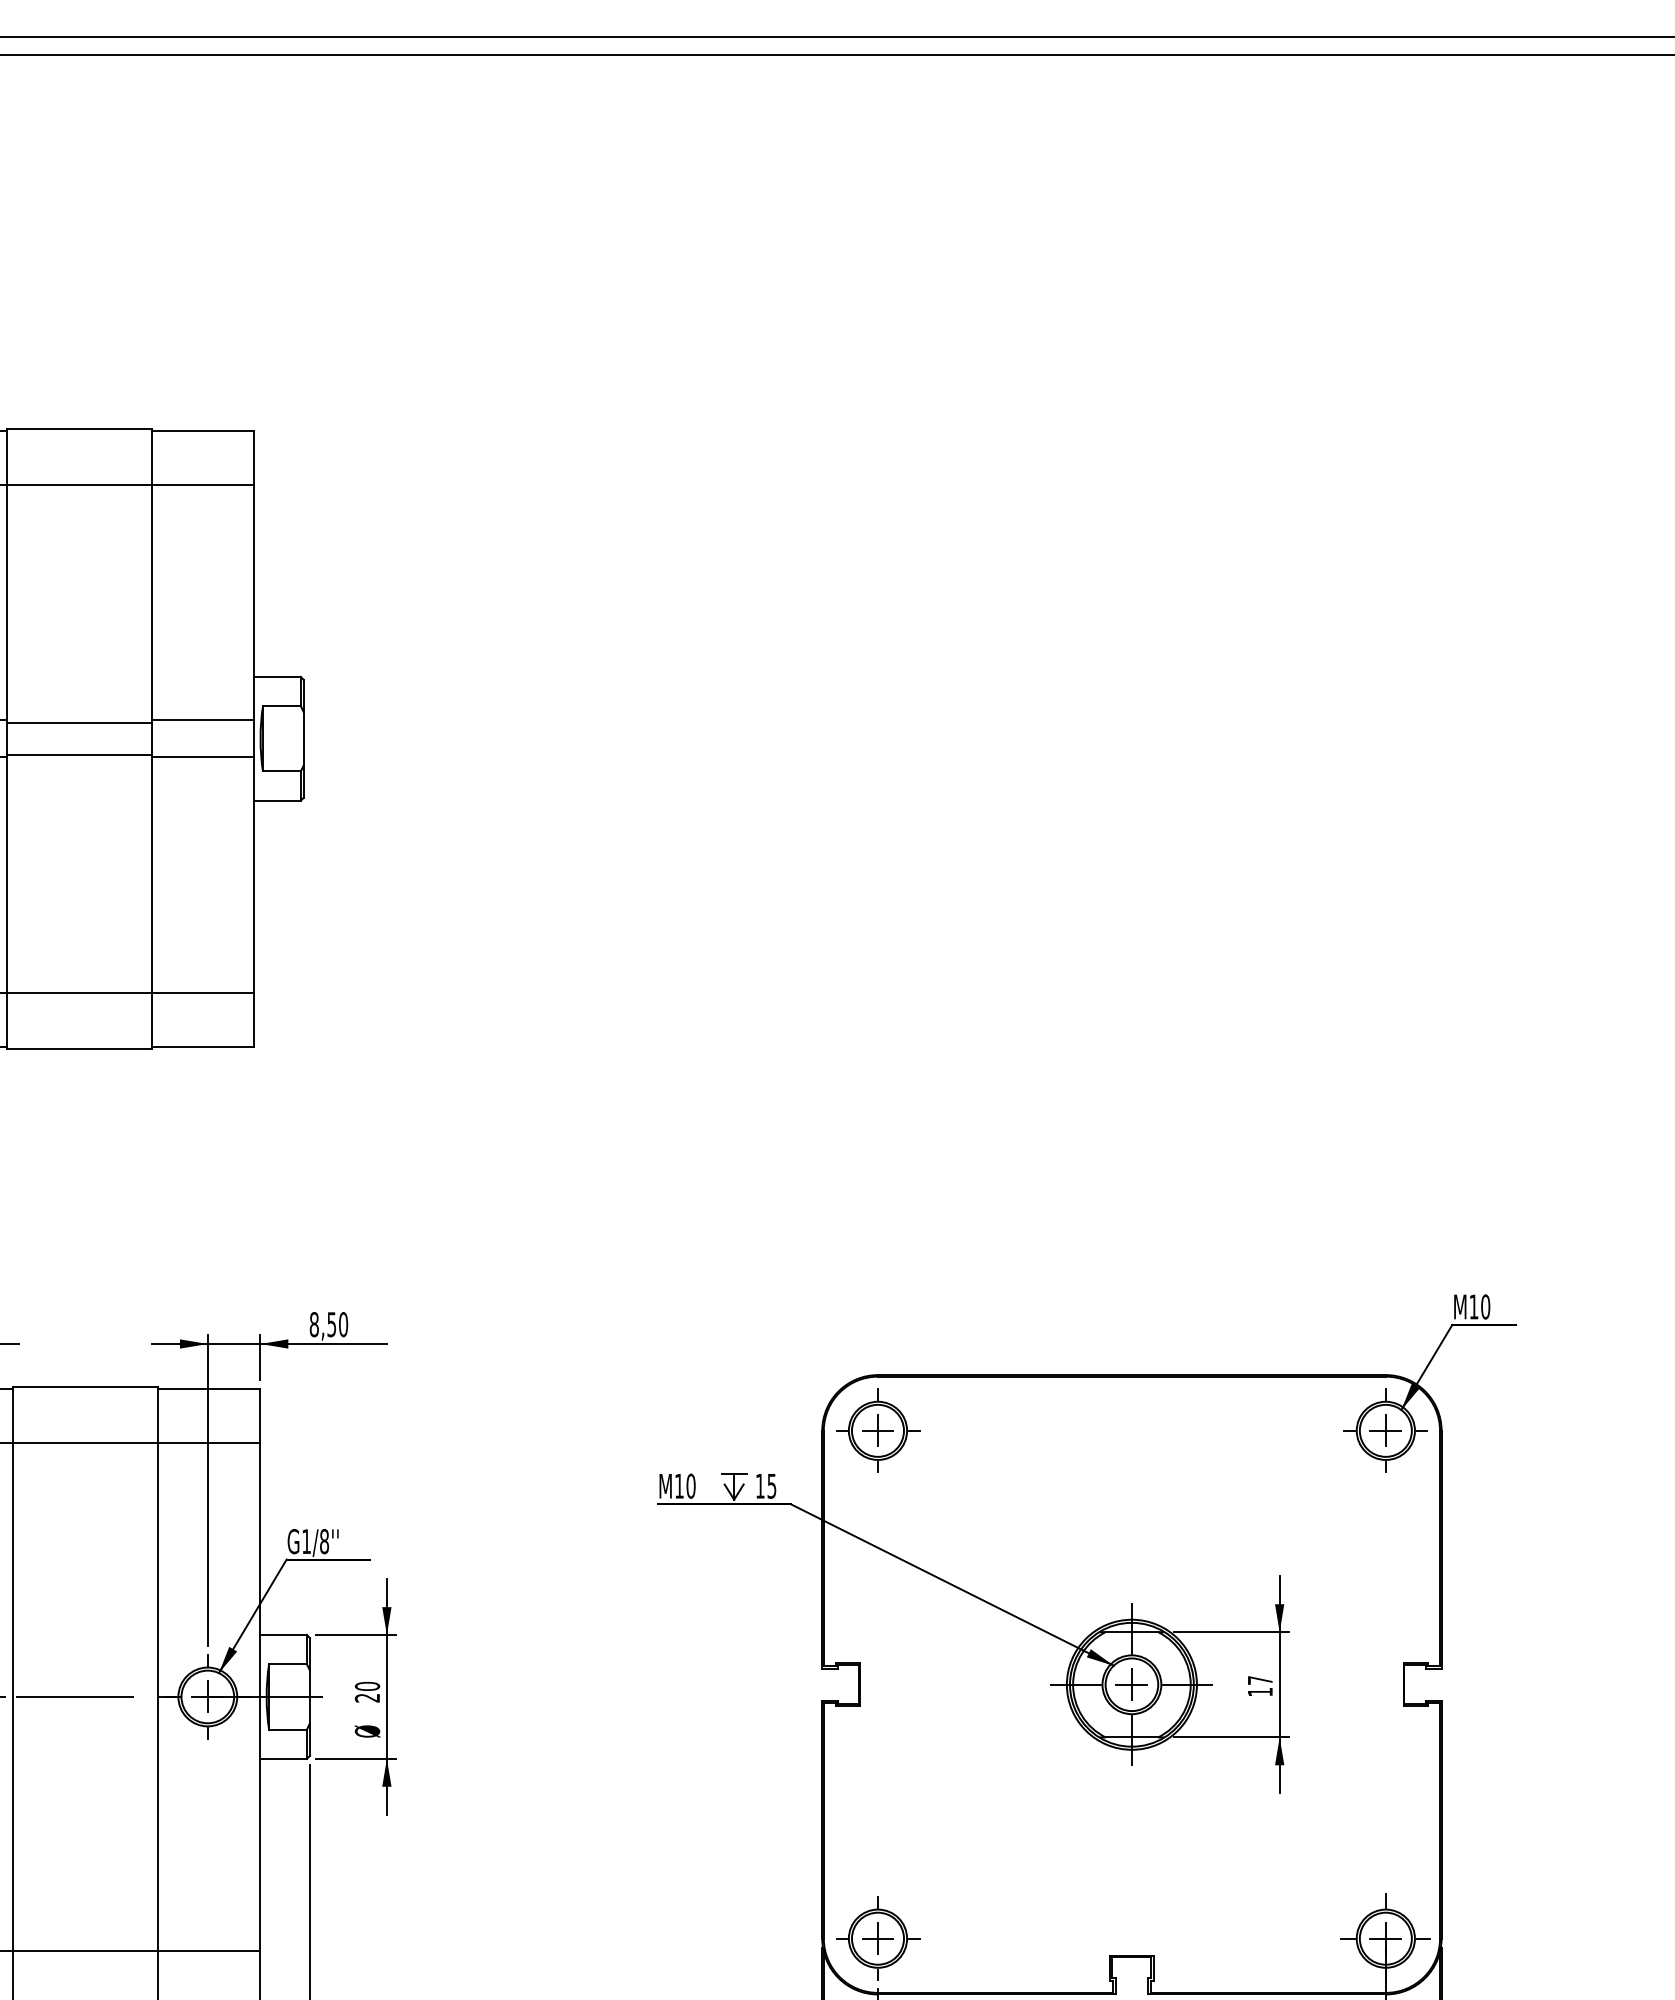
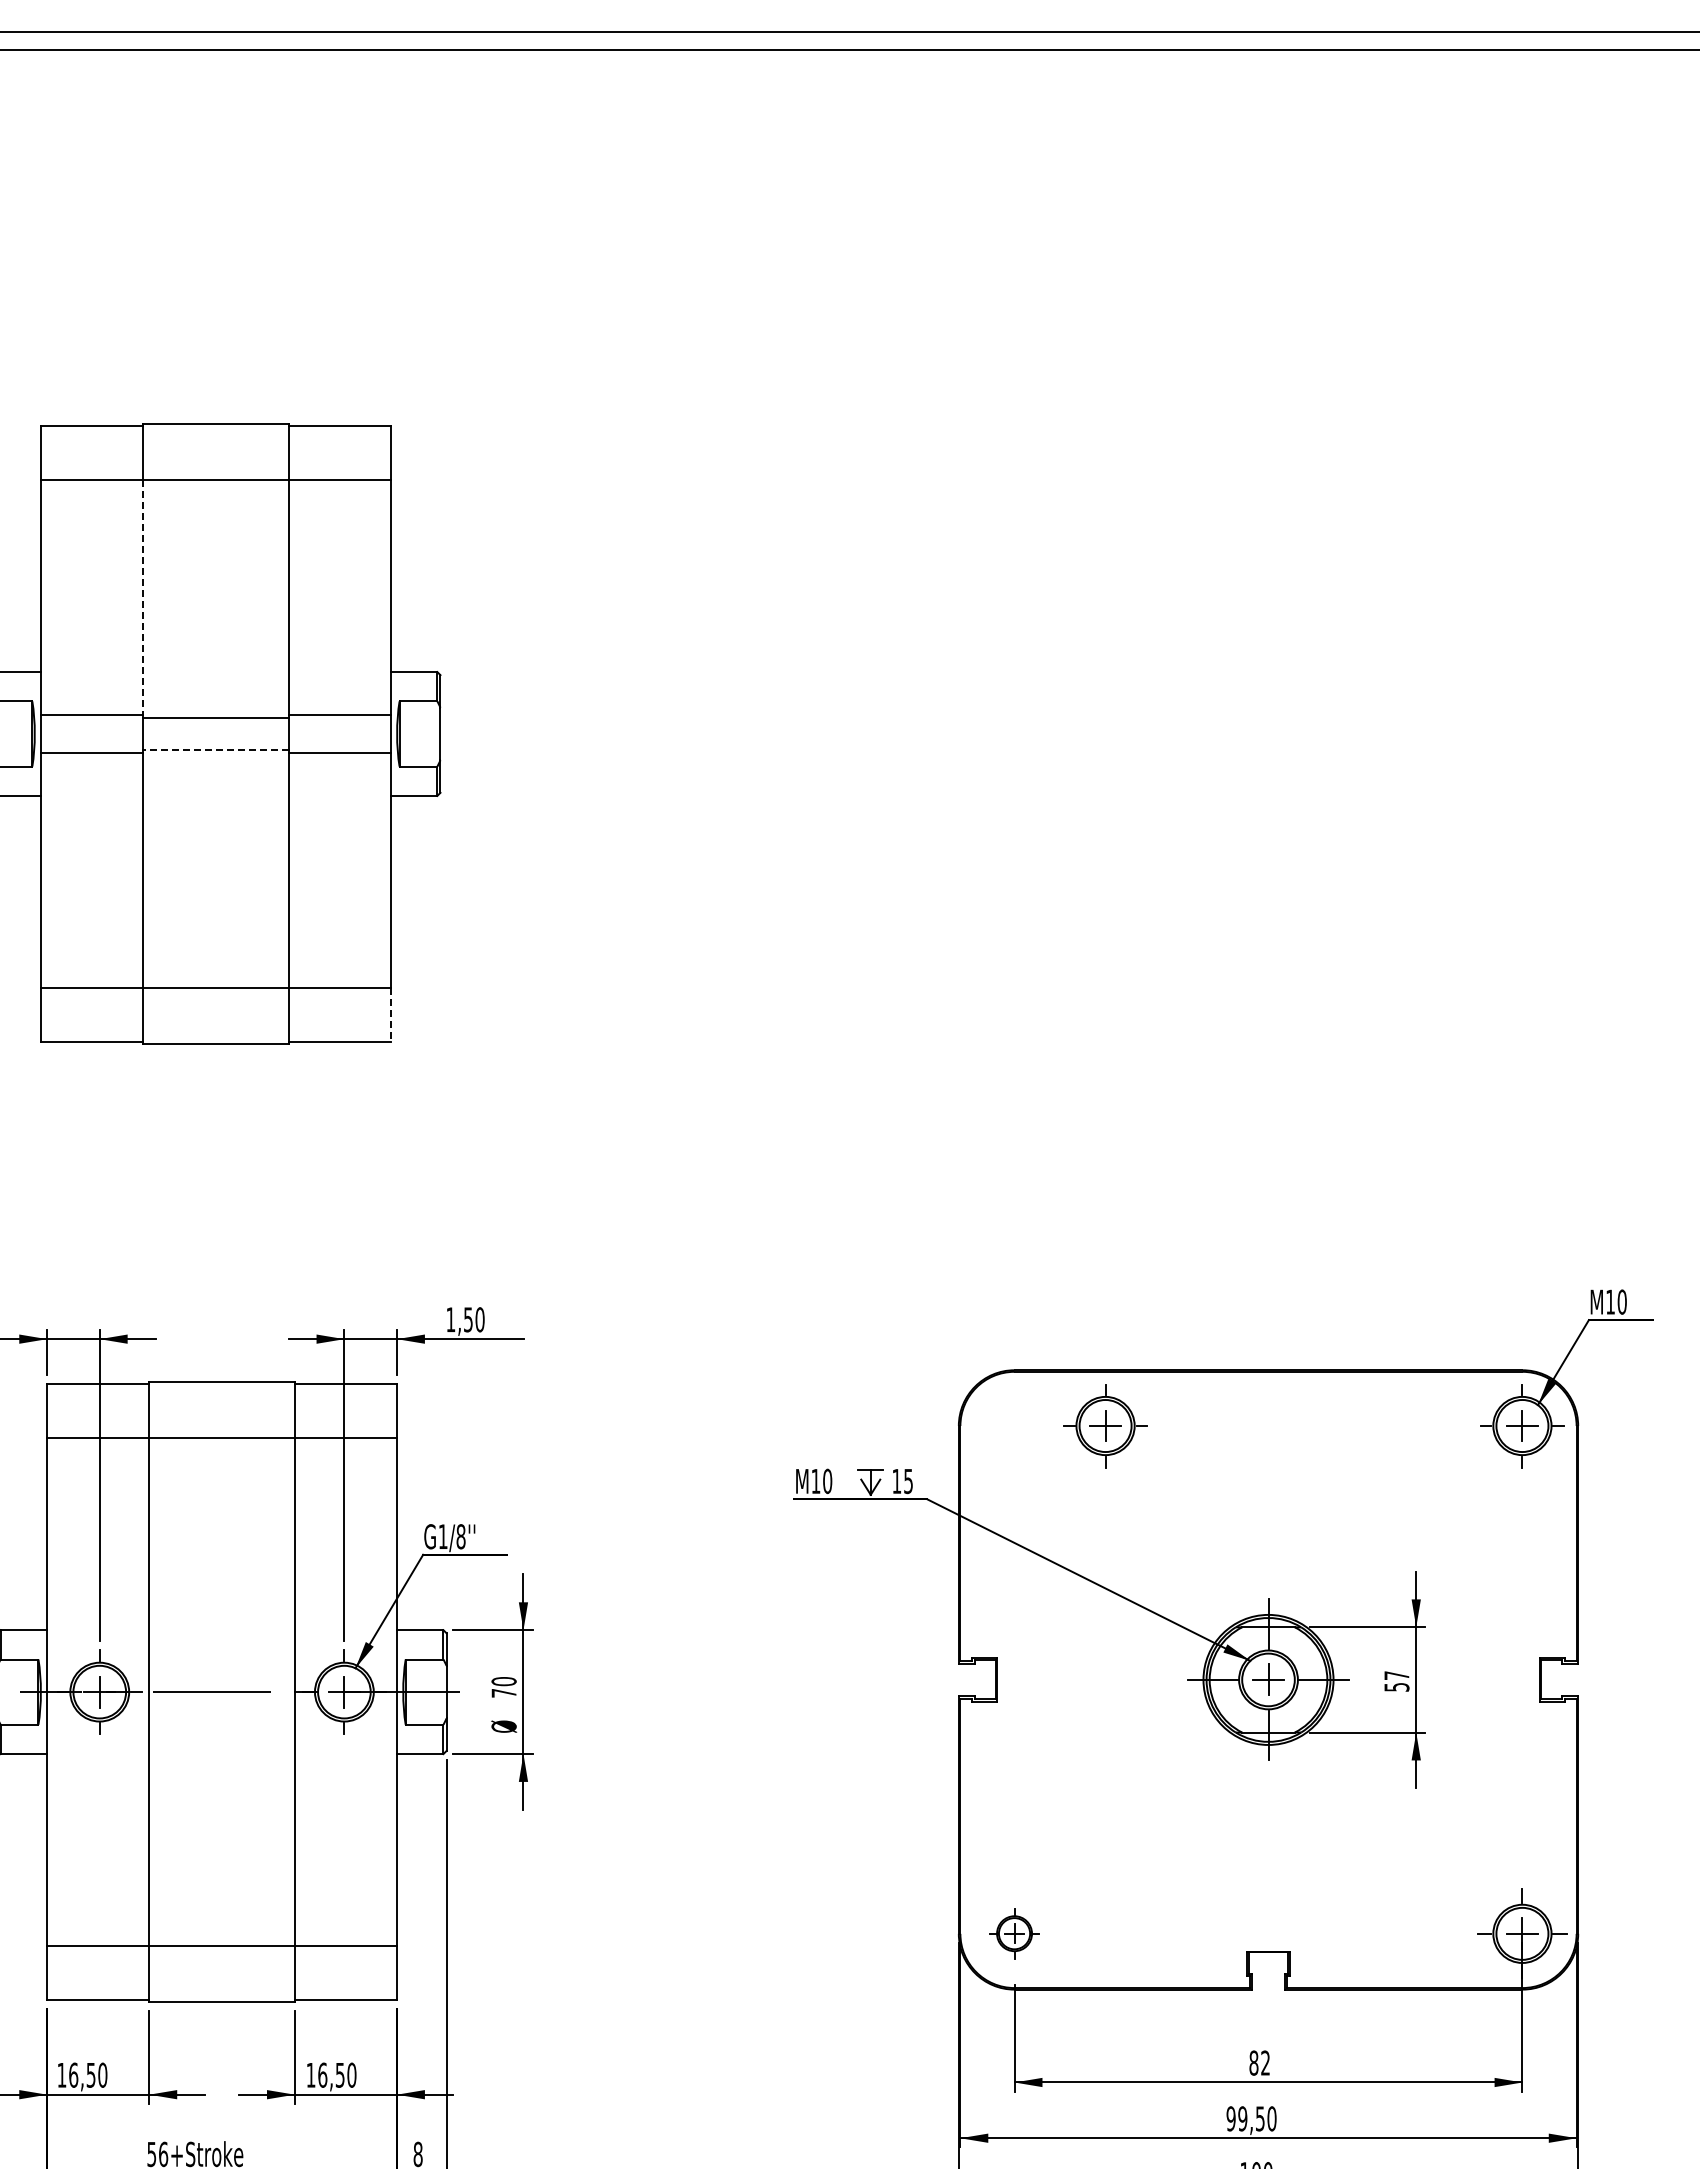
line: (6, 603) -> (143, 598), solid -> dashed
line: (78, 755) -> (215, 750), solid -> dashed
line: (253, 1020) -> (390, 1015), solid -> dashed
text: (313, 1324) -> (450, 1319), 8,50 -> 1,50
part: (877, 1431) -> (1105, 1426), moved
text: (1259, 1692) -> (1396, 1687), 17 -> 57
text: (366, 1698) -> (503, 1693), 20 -> 70
part: (877, 1938) -> (1014, 1933), size x0.6

